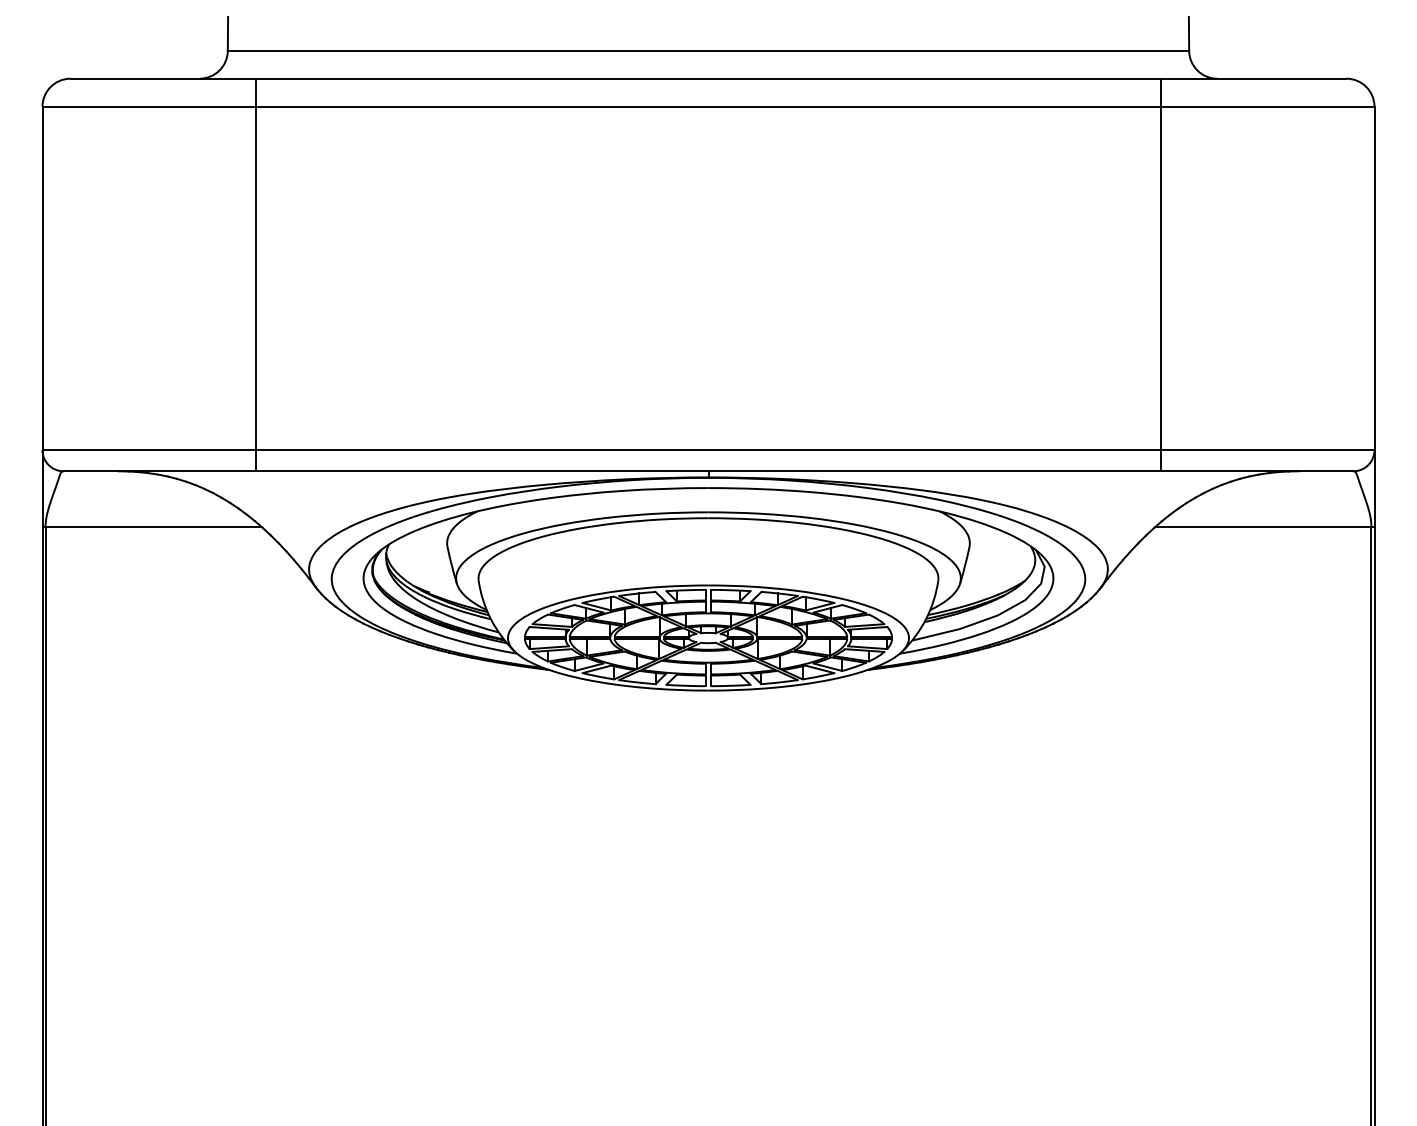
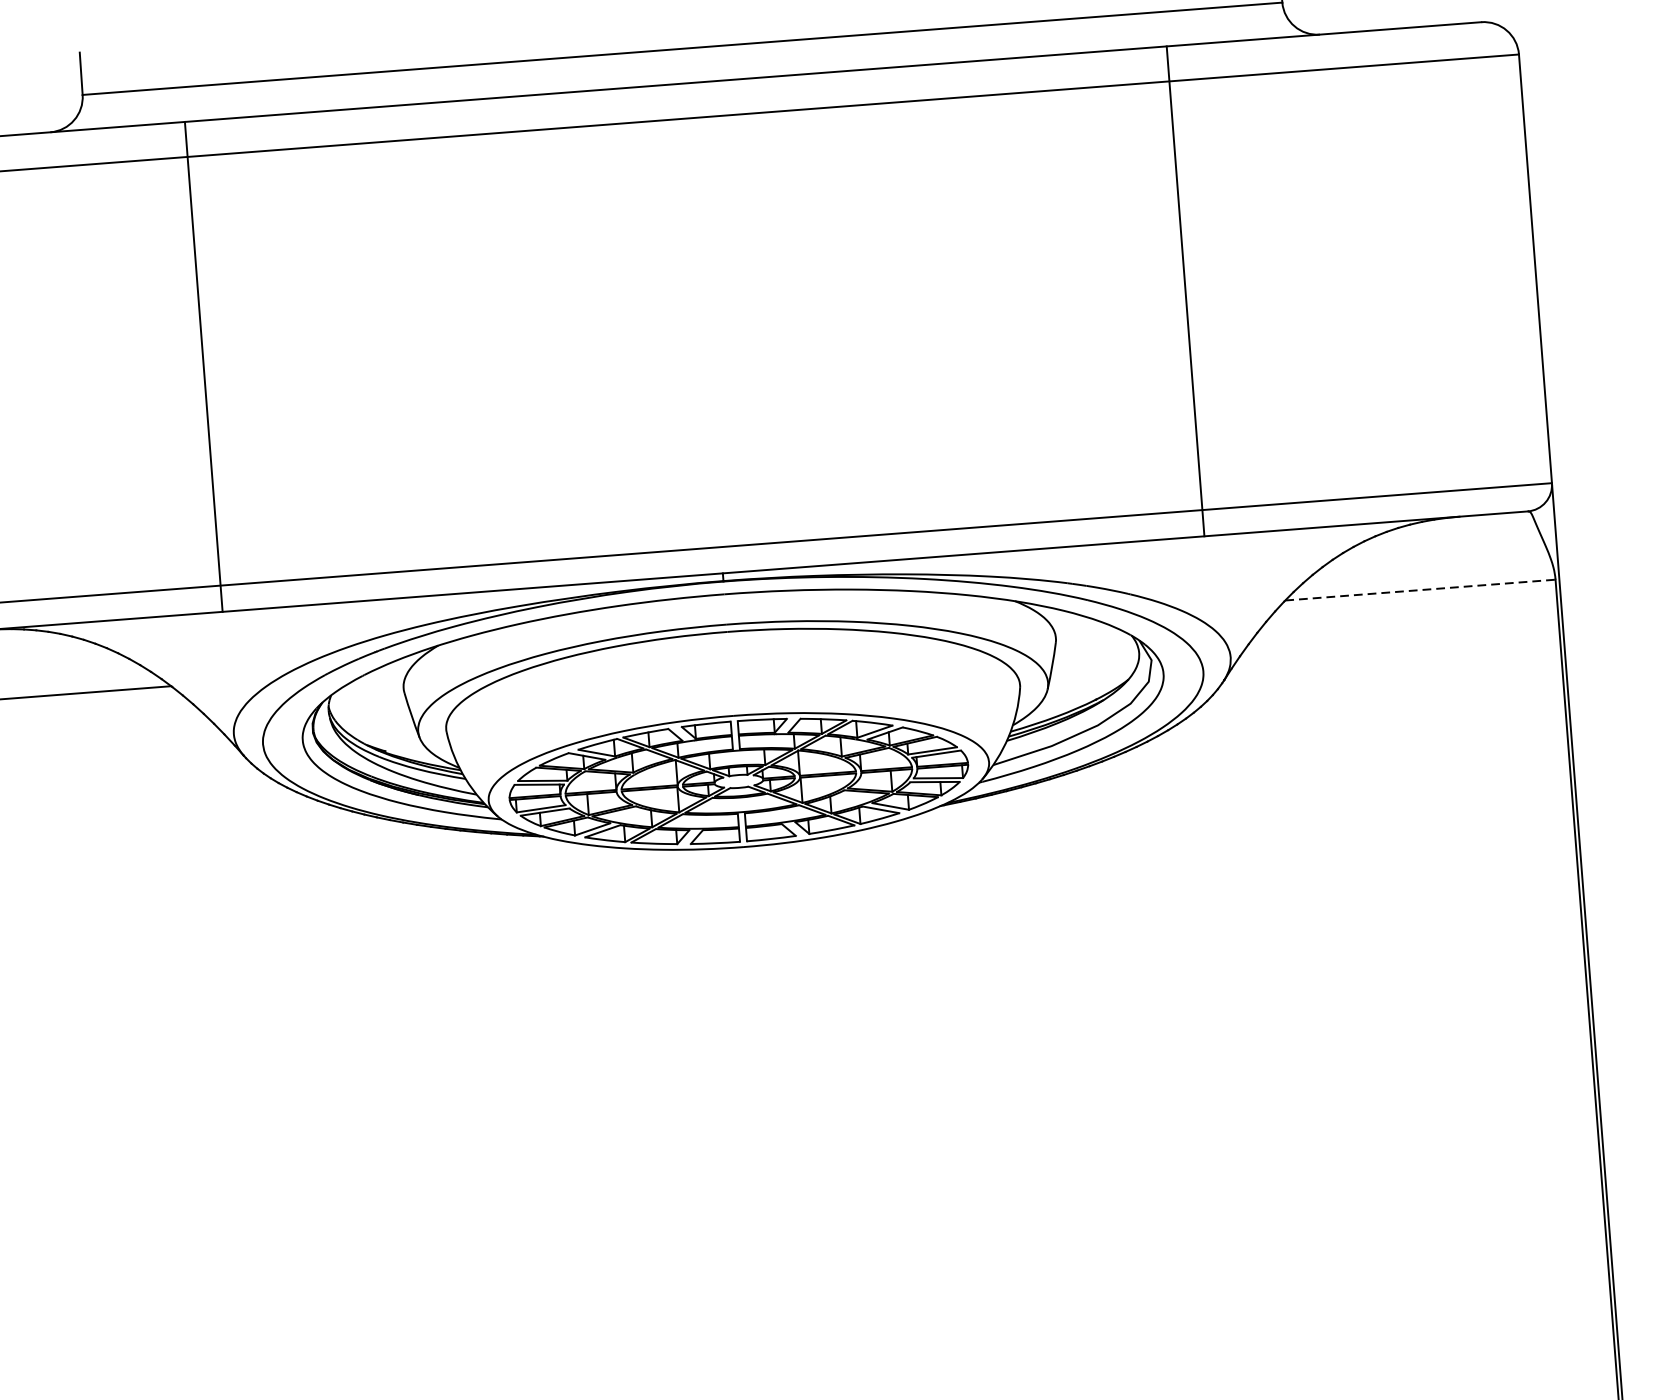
line: (255, 274) -> (203, 366), moved
line: (1161, 274) -> (1185, 290), moved
line: (1264, 527) -> (1422, 590), solid -> dashed

